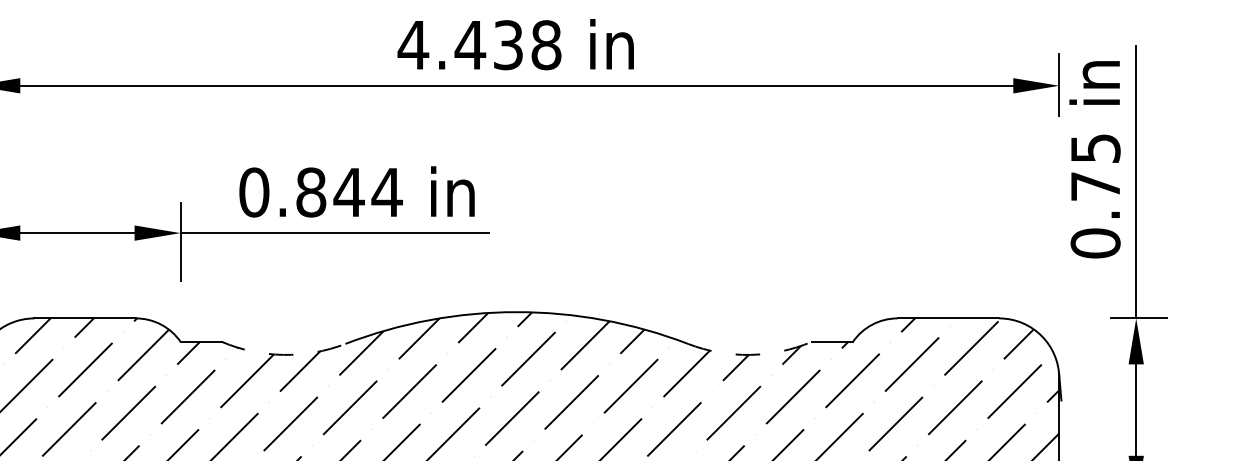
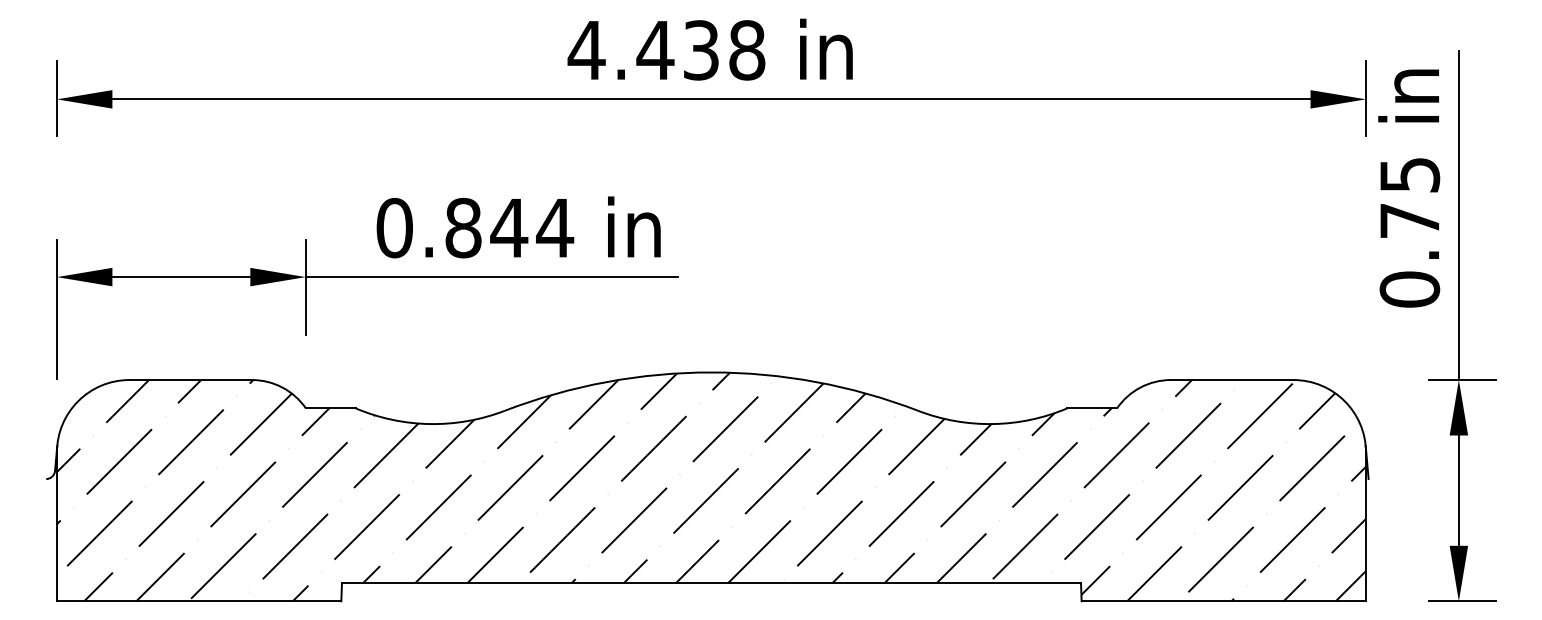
arc: (283, 355) -> (429, 424), dashed -> solid
arc: (750, 355) -> (993, 424), dashed -> solid

